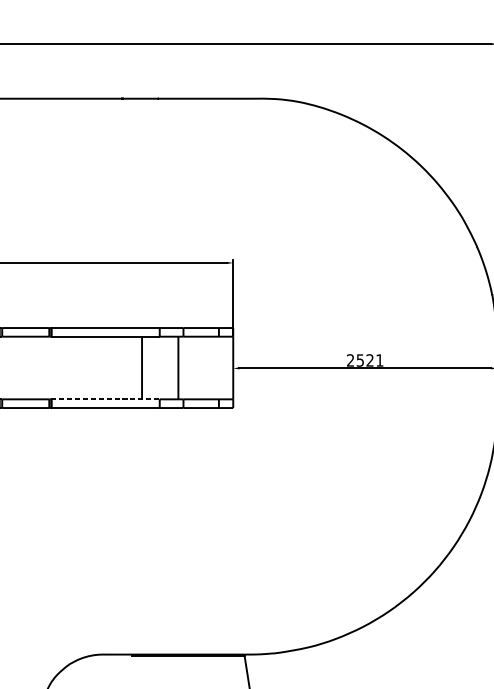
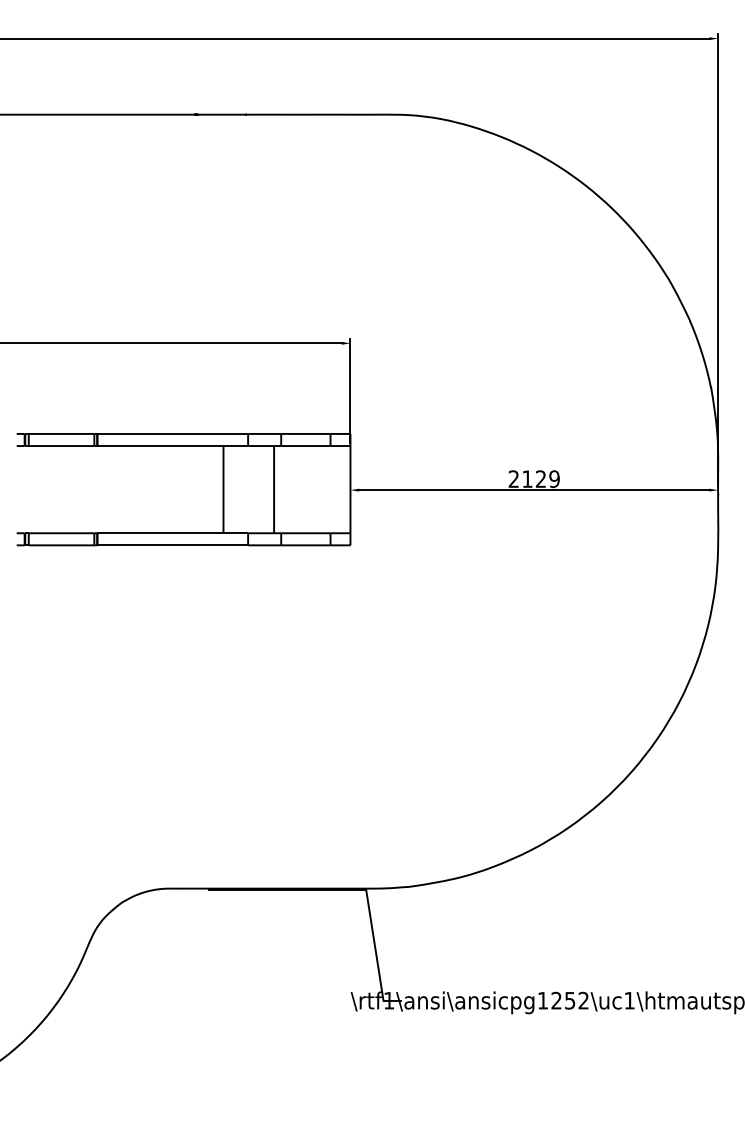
text: (369, 360) -> (540, 479), 2521 -> 2129
line: (105, 399) -> (172, 533), dashed -> solid

